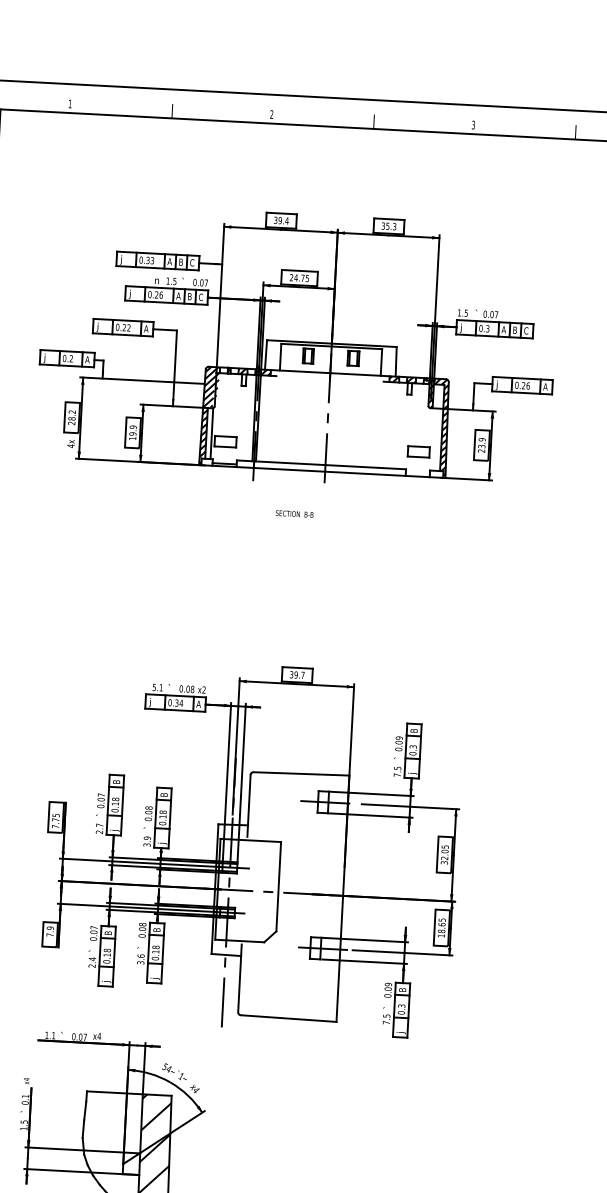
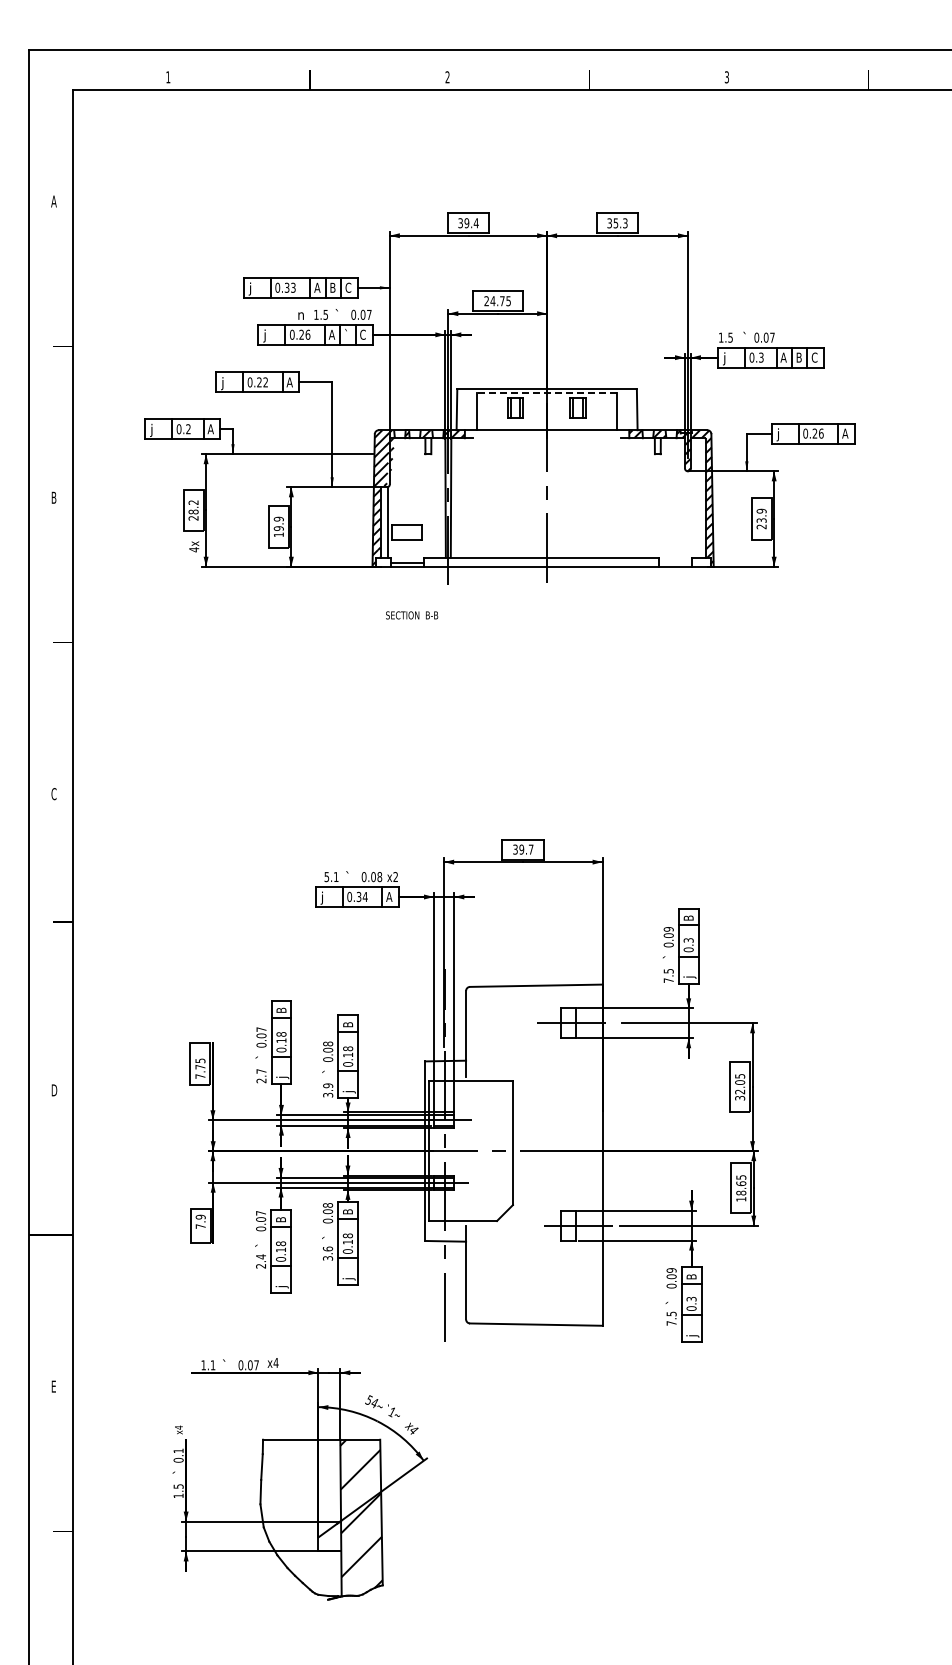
text: (189, 295) -> (347, 333), B -> `
line: (332, 346) -> (547, 393), solid -> dashed
part: (418, 451) -> (674, 532), removed
text: (294, 514) -> (412, 615), moved

